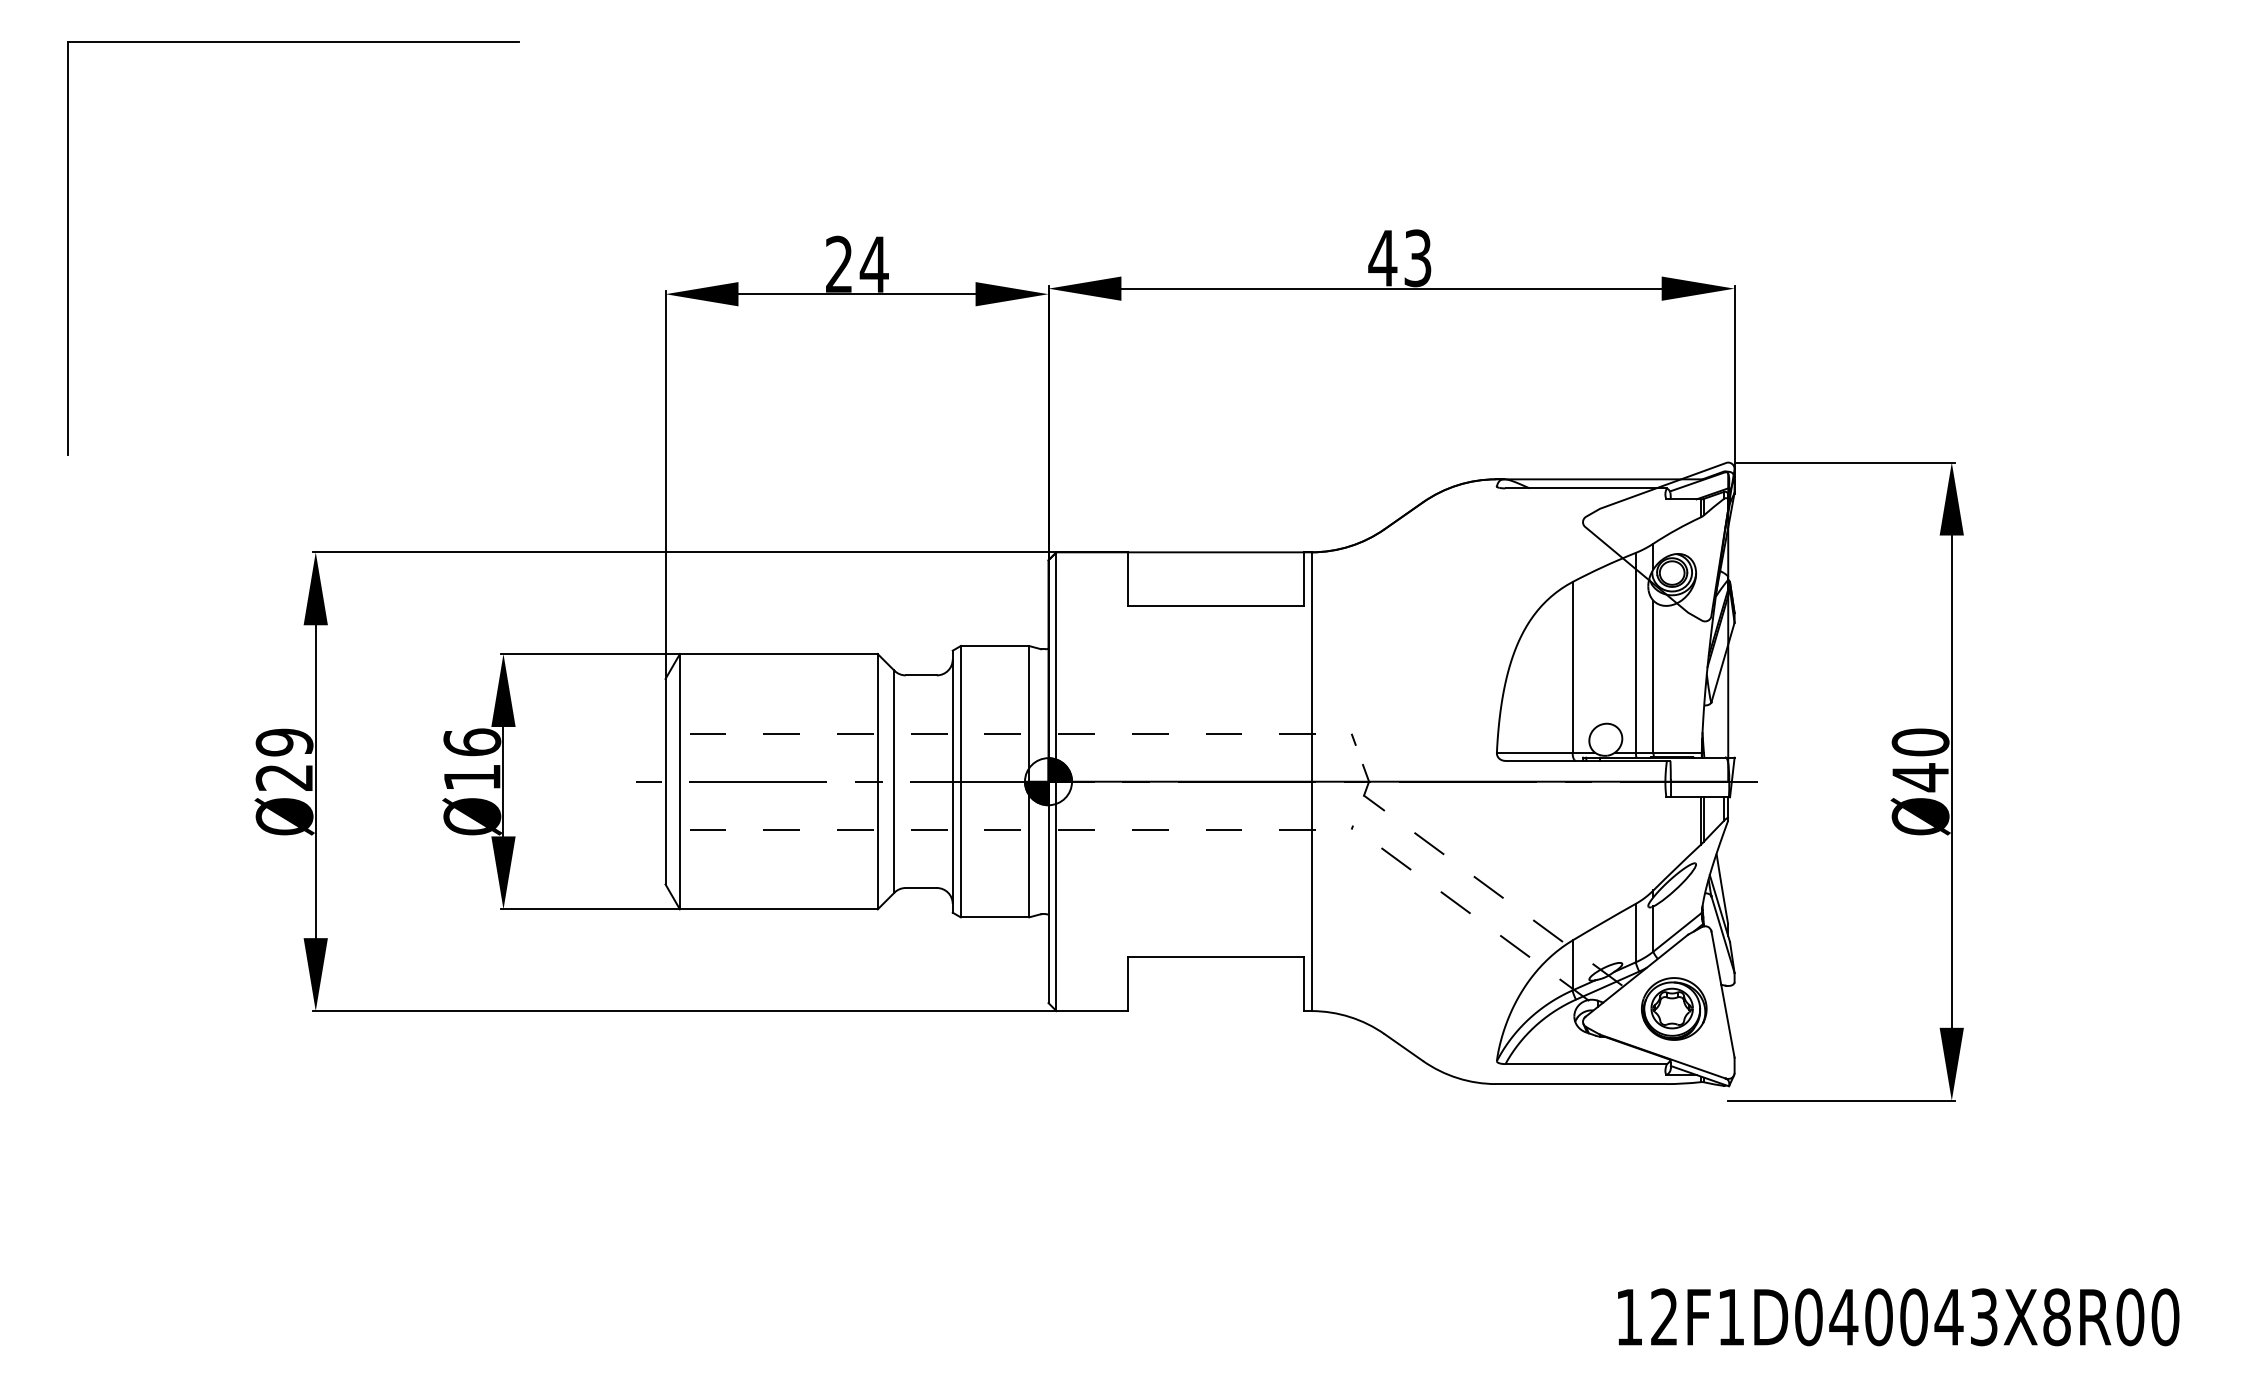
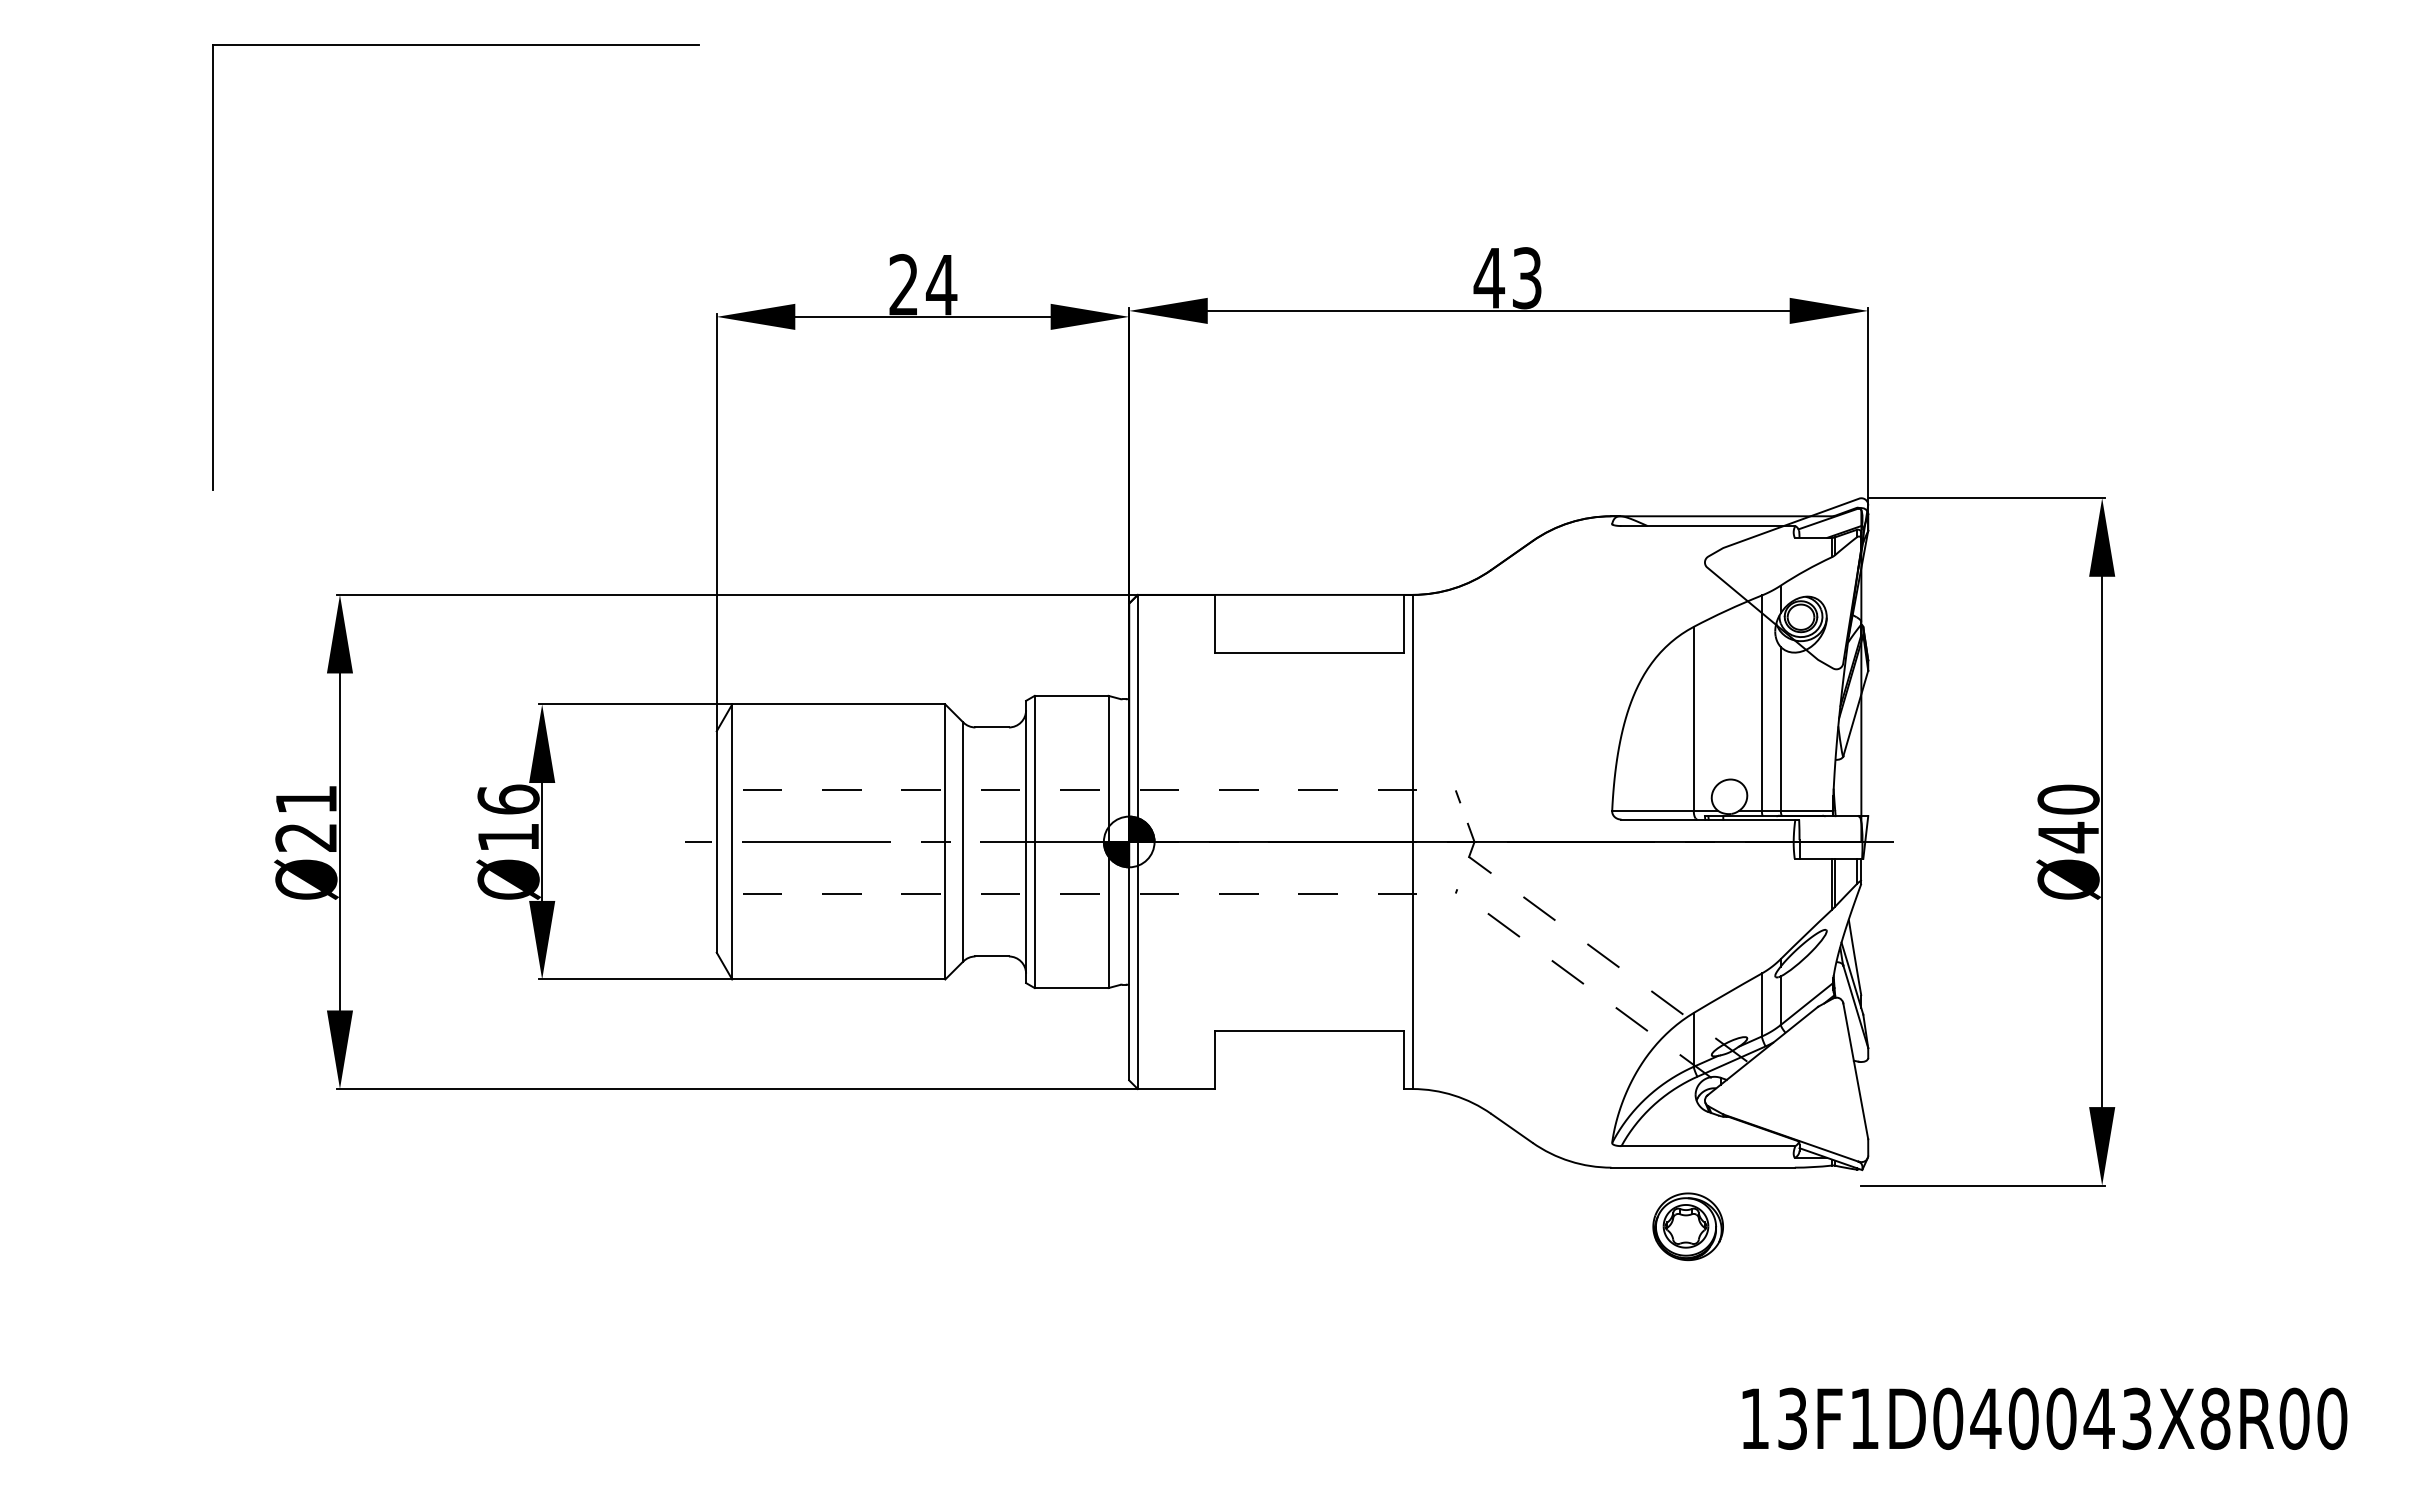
part: (293, 42) -> (455, 45), moved
text: (284, 742) -> (306, 799), Ø29 -> Ø21
part: (1673, 1008) -> (1687, 1226), moved
text: (1664, 1316) -> (1792, 1418), 12F1D040043X8R00 -> 13F1D040043X8R00

